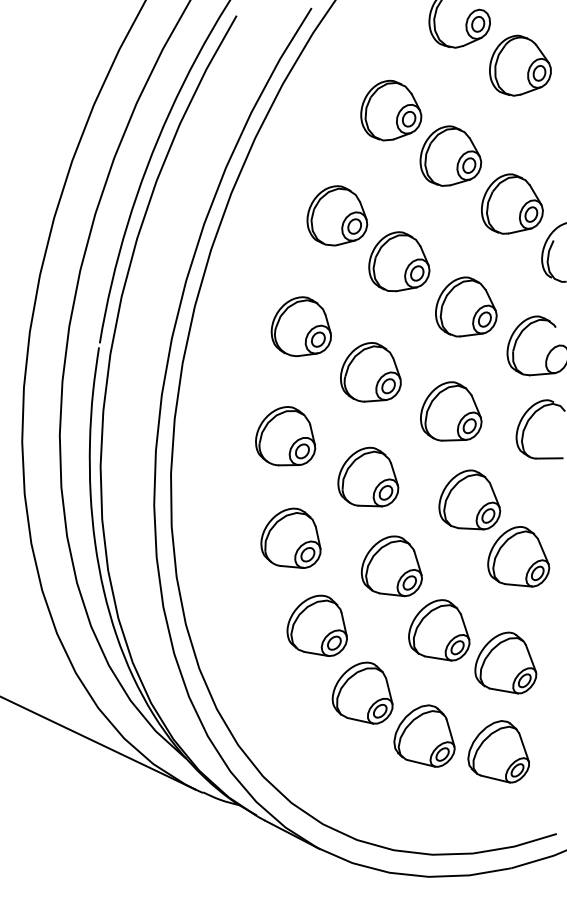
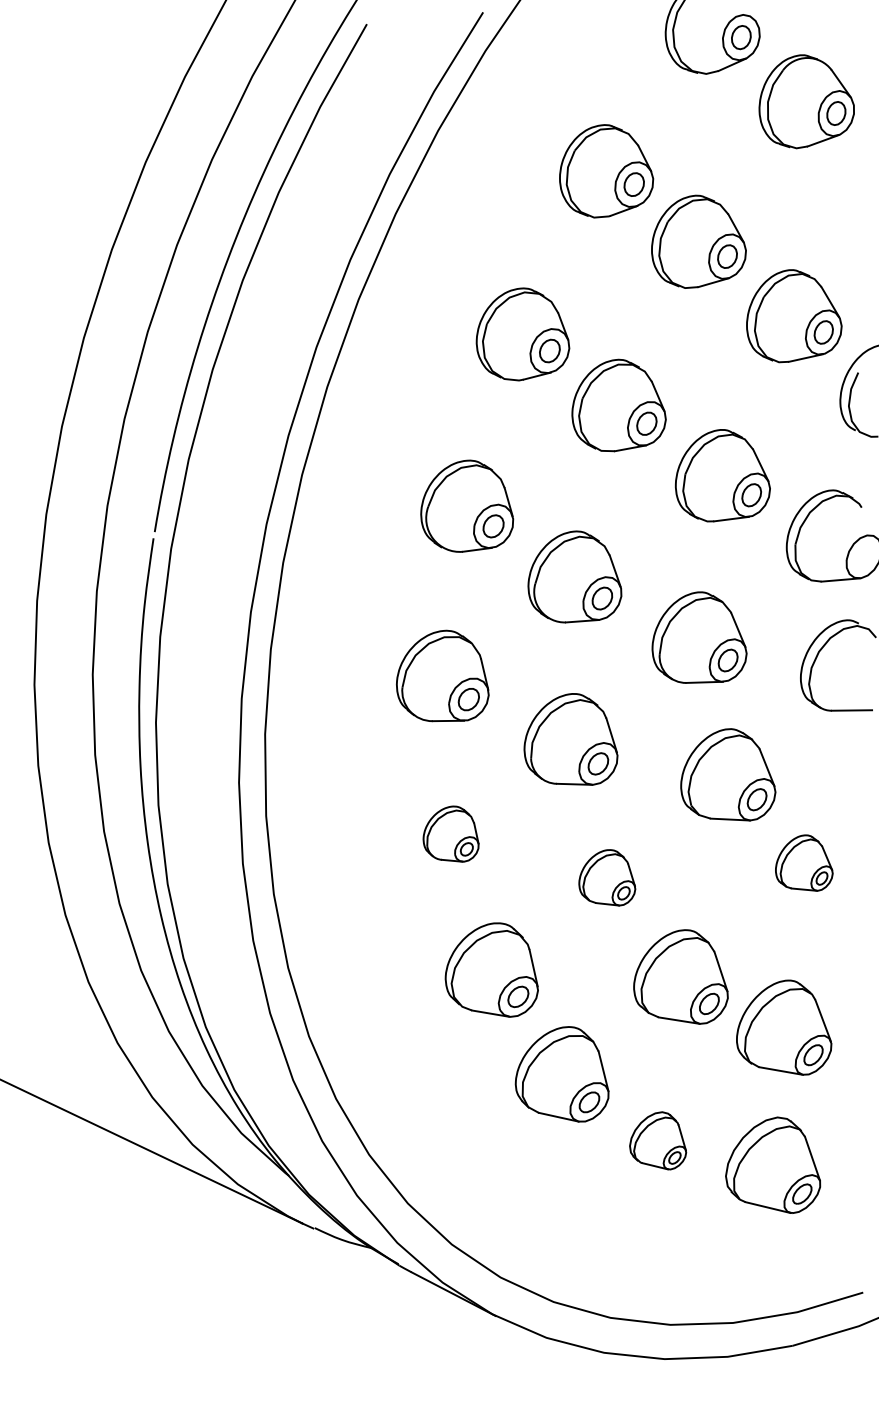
part: (290, 537) -> (450, 833), size x0.6
part: (518, 556) -> (803, 862), size x0.6
part: (391, 566) -> (606, 877), size x0.6
part: (424, 735) -> (658, 1139), size x0.6

